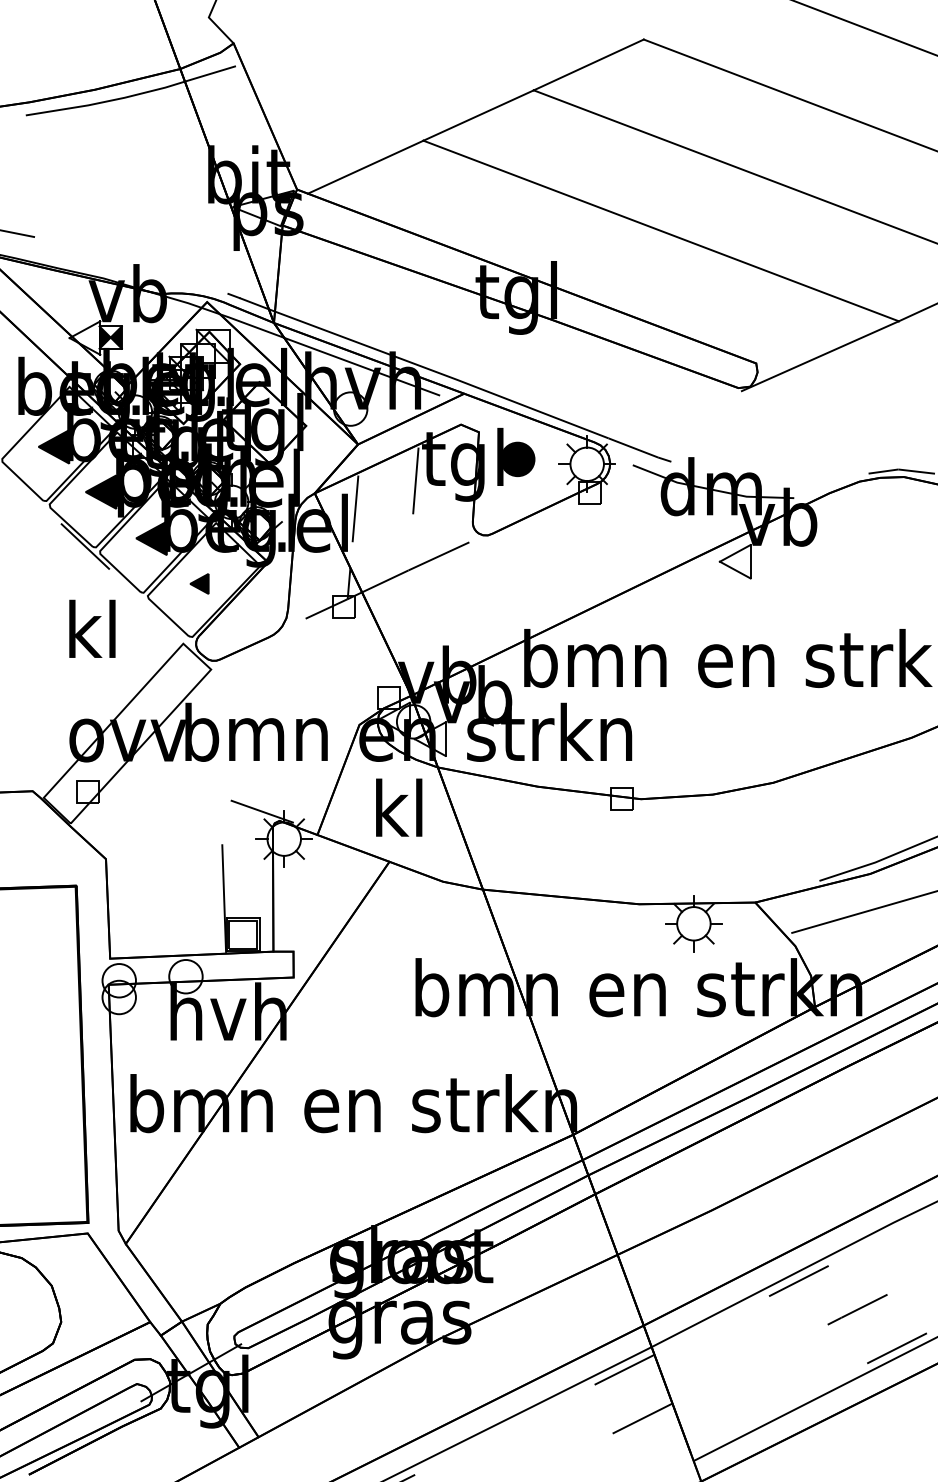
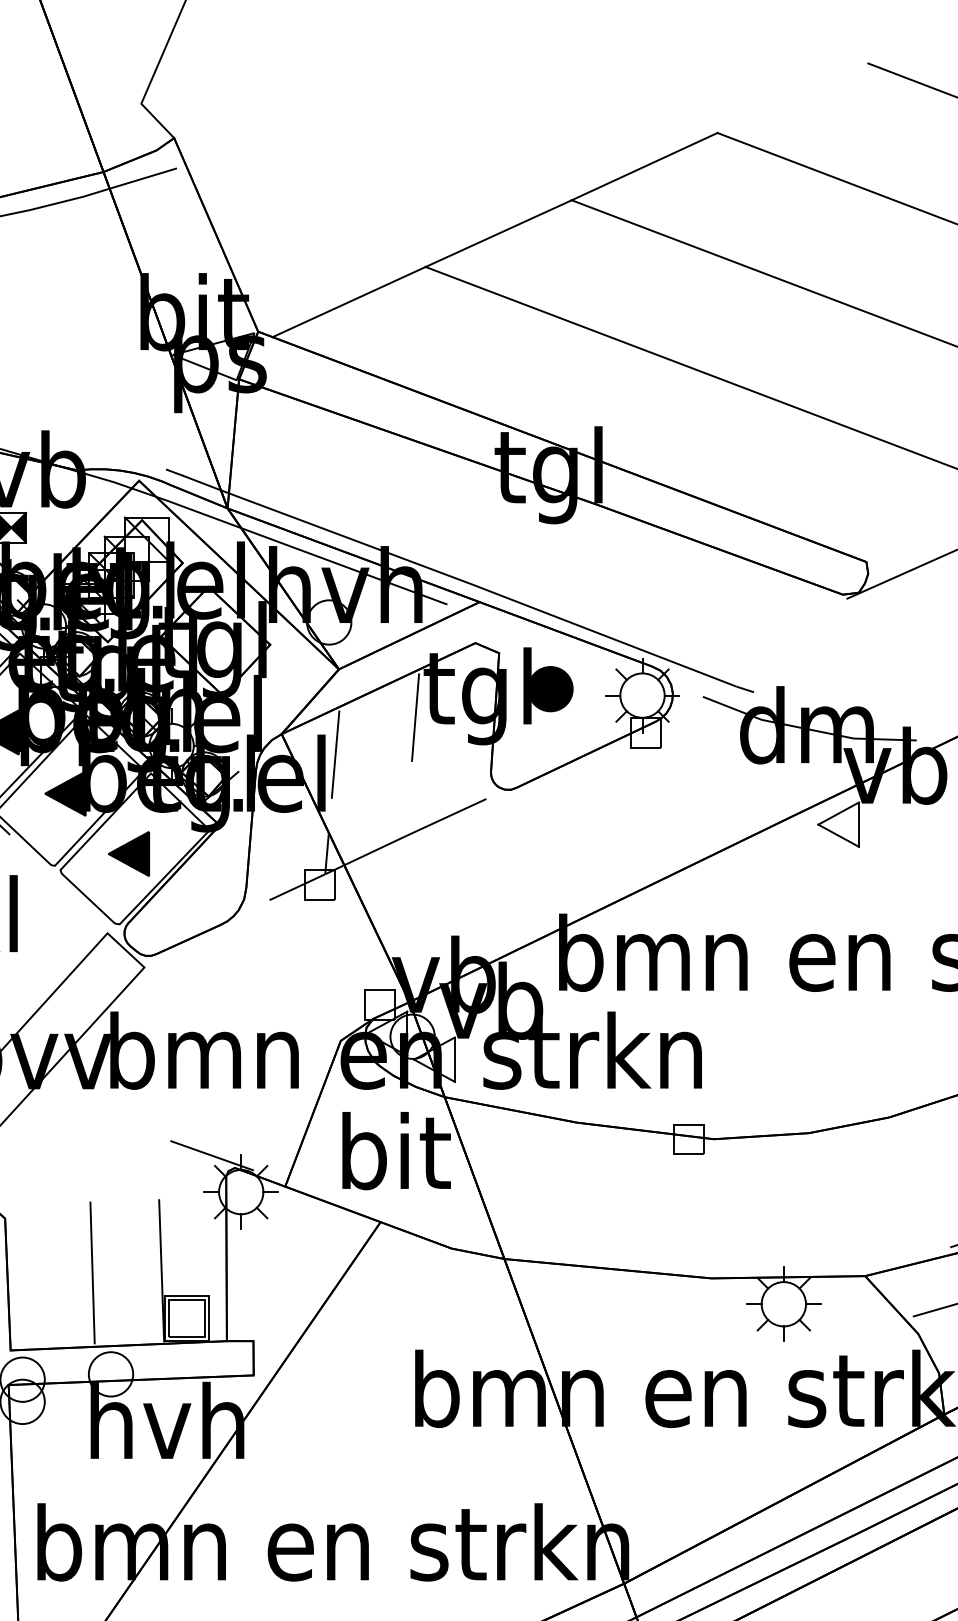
part: (199, 583) -> (128, 853), size x1.67
text: (401, 807) -> (396, 1150), kl -> bit
line: (171, 900) -> (91, 1273), added

